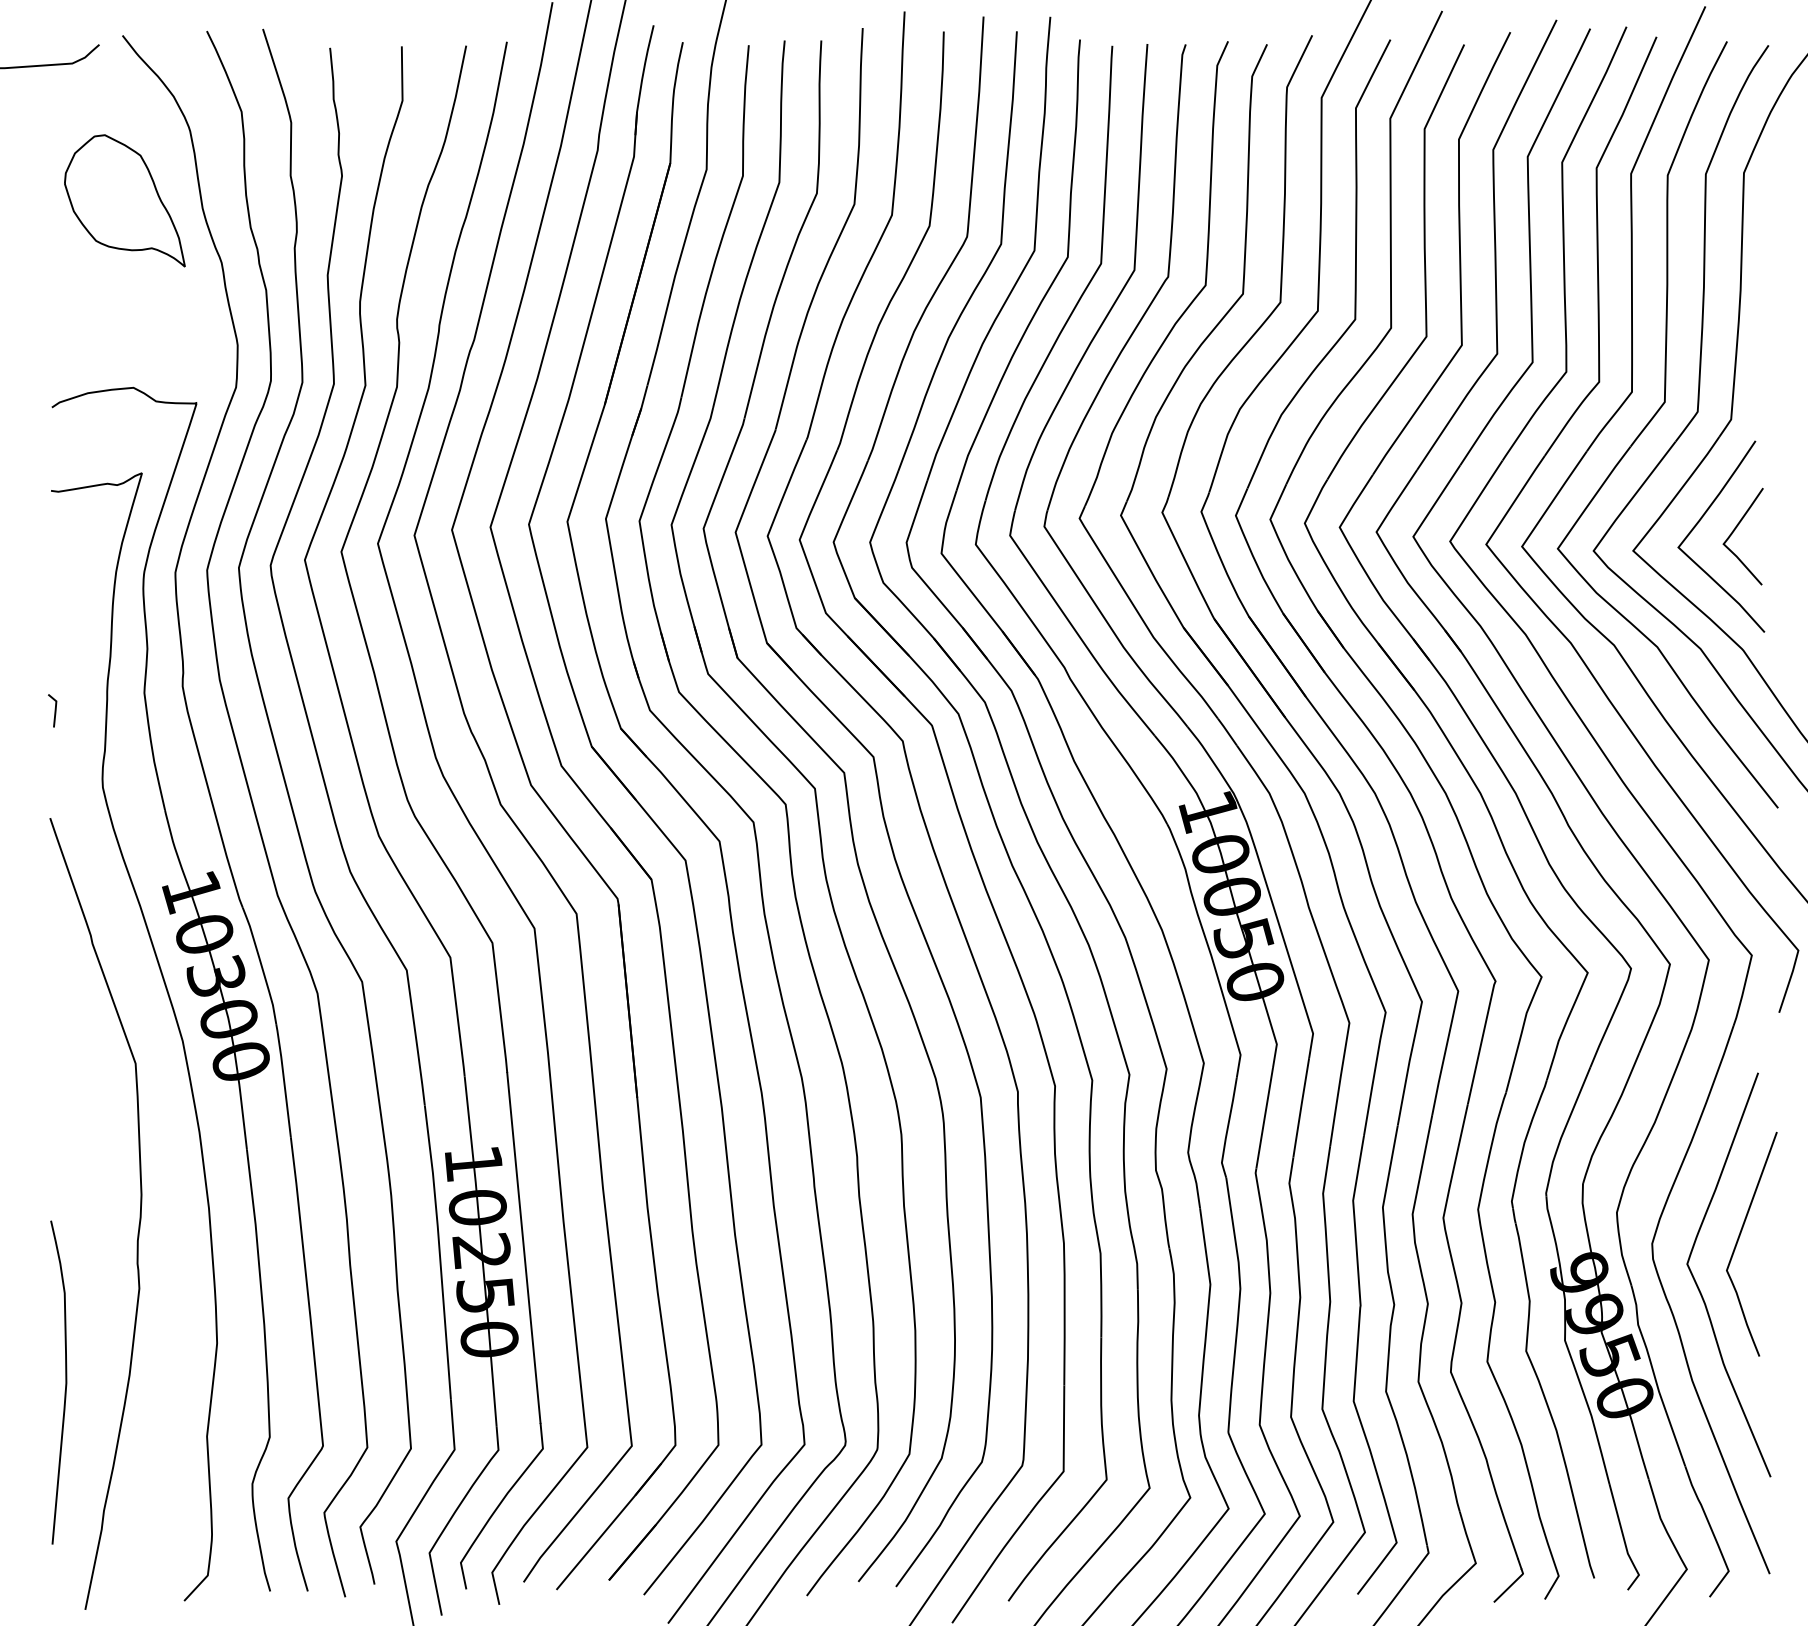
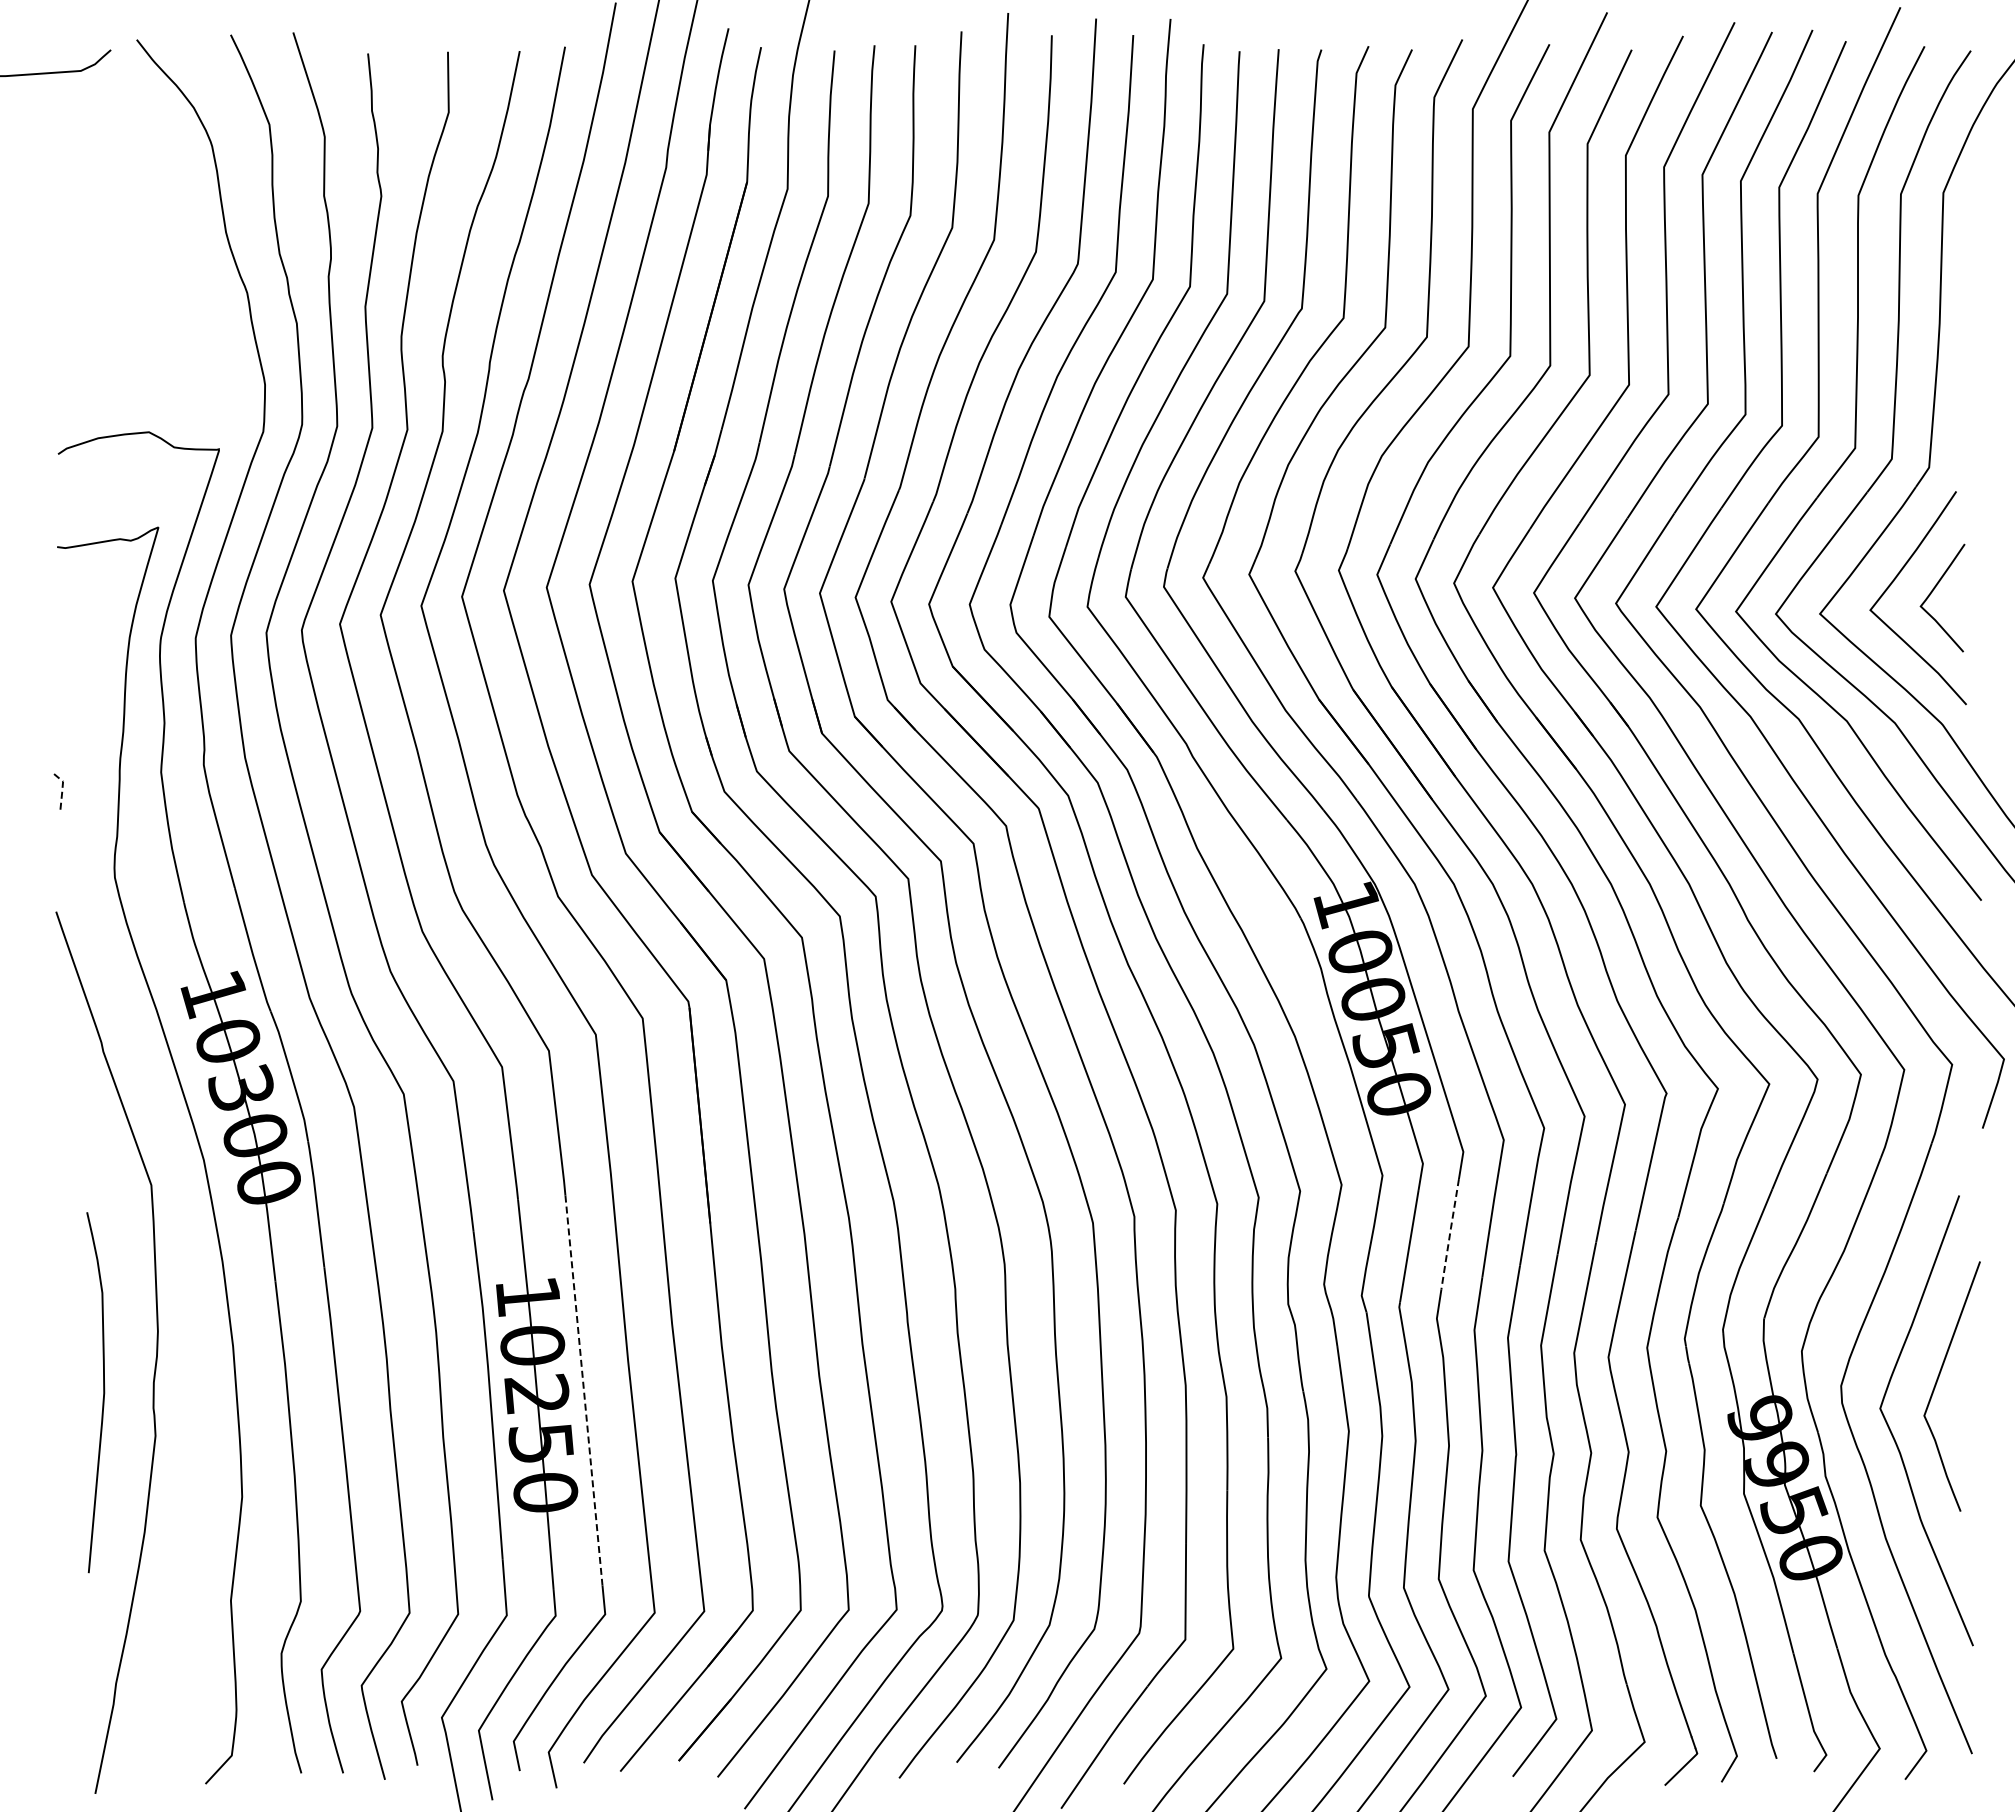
part: (124, 200) -> (139, 223), removed
line: (55, 709) -> (62, 790), solid -> dashed
line: (1300, 1107) -> (1449, 1234), solid -> dashed
line: (523, 1247) -> (583, 1390), solid -> dashed
curve: (65, 1382) -> (103, 1392), moved

